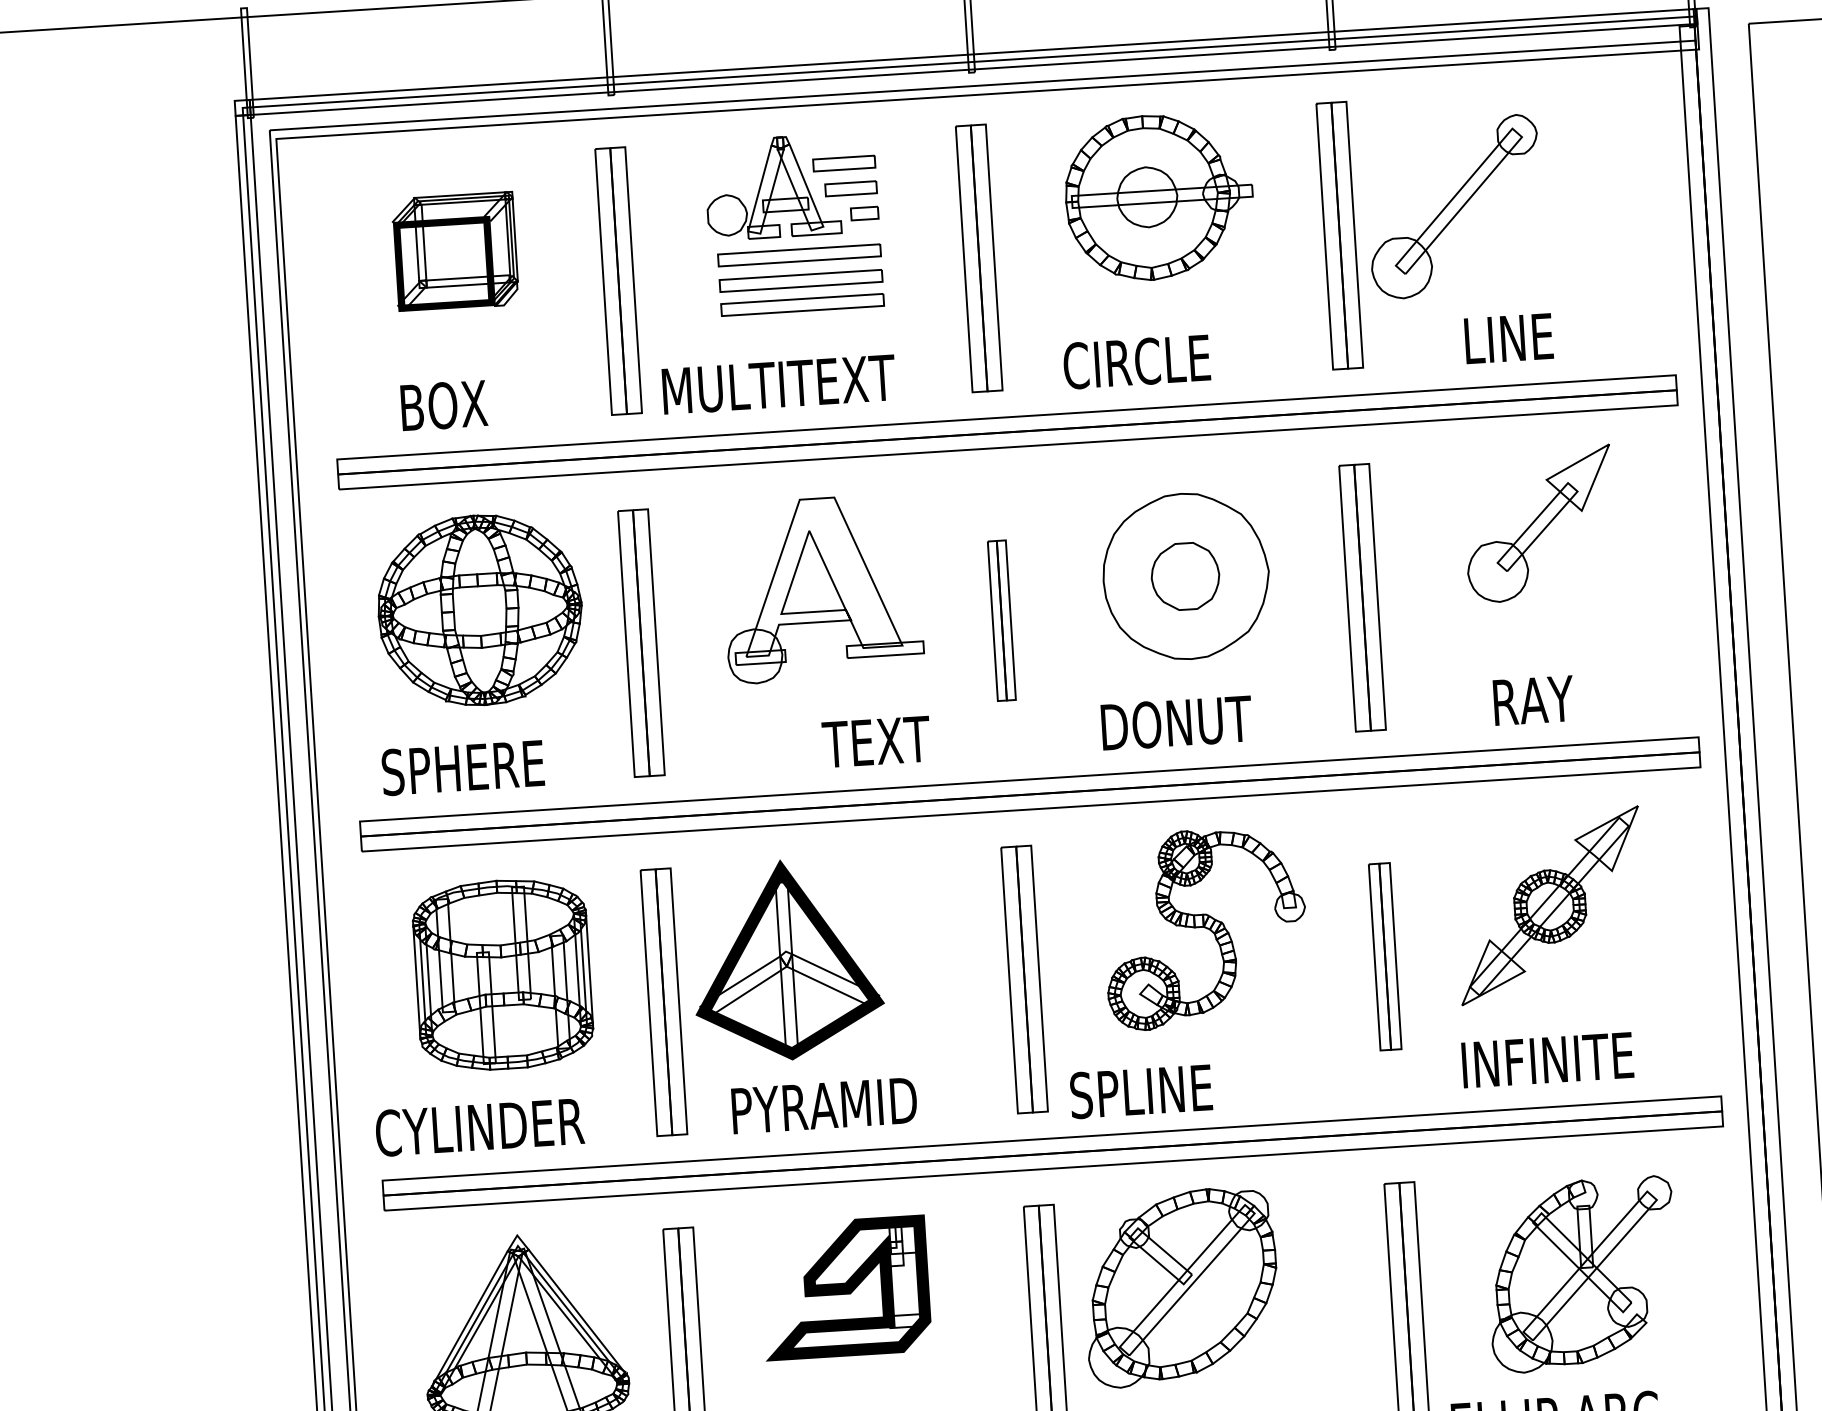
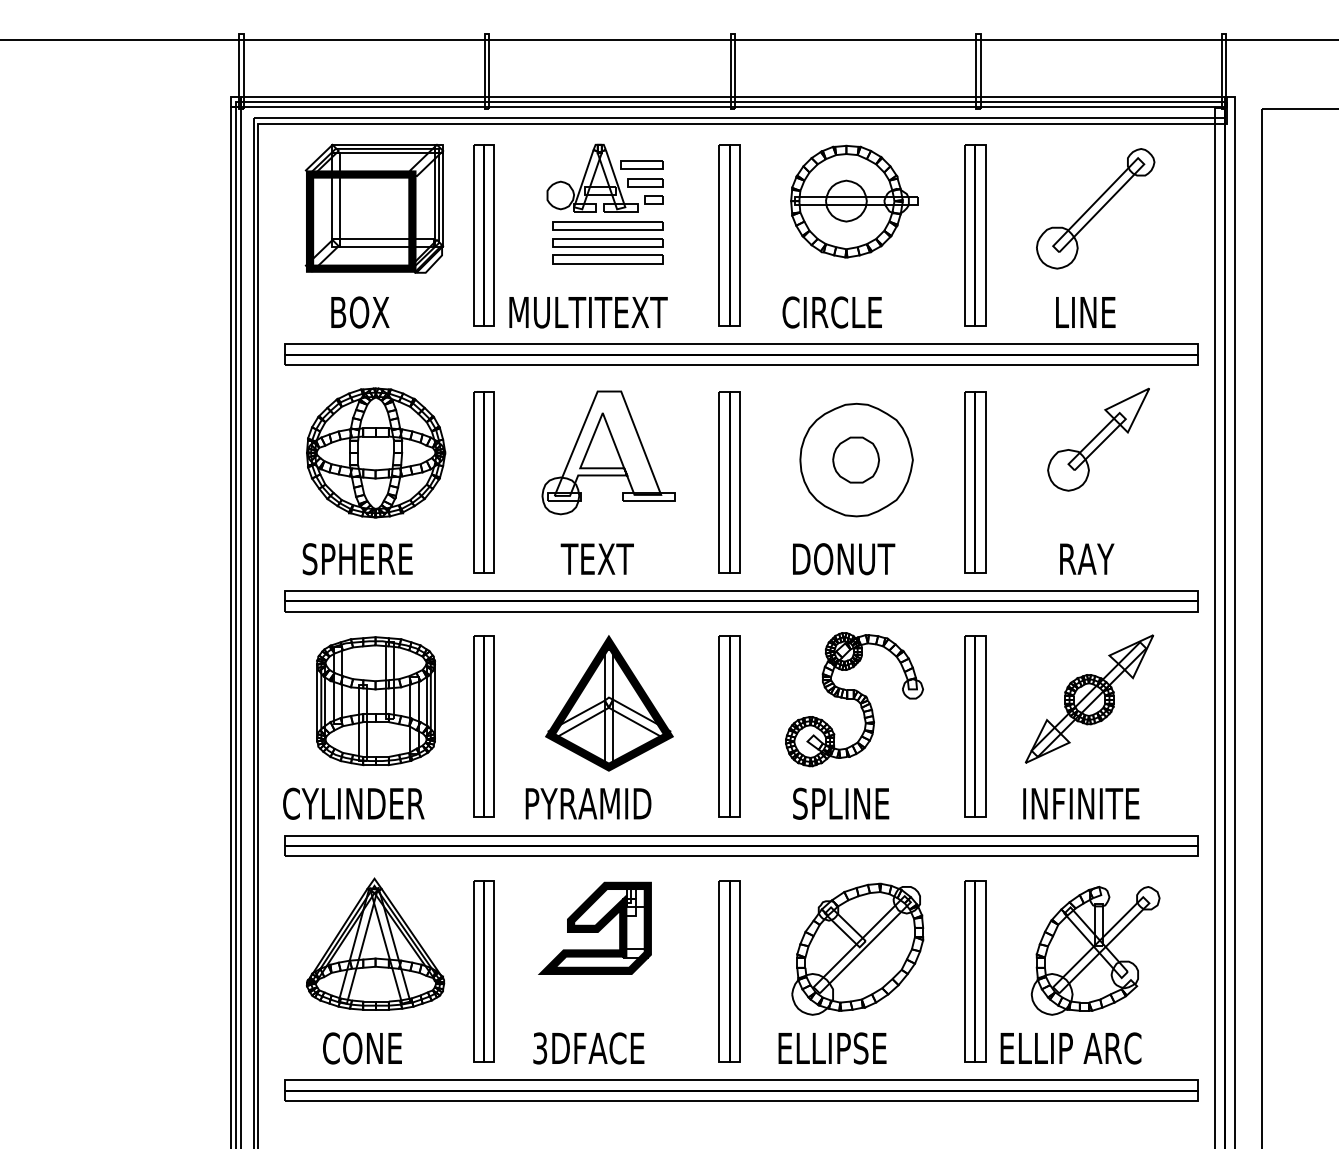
part: (1454, 206) -> (1095, 208), moved
part: (455, 251) -> (374, 208), size x1.67
part: (1001, 621) -> (729, 482), size x1.67
text: (875, 741) -> (596, 558), moved
part: (1385, 956) -> (975, 726), size x1.43
part: (787, 960) -> (609, 703), moved
text: (1141, 1091) -> (841, 803), moved
part: (1180, 1286) -> (857, 948), moved

